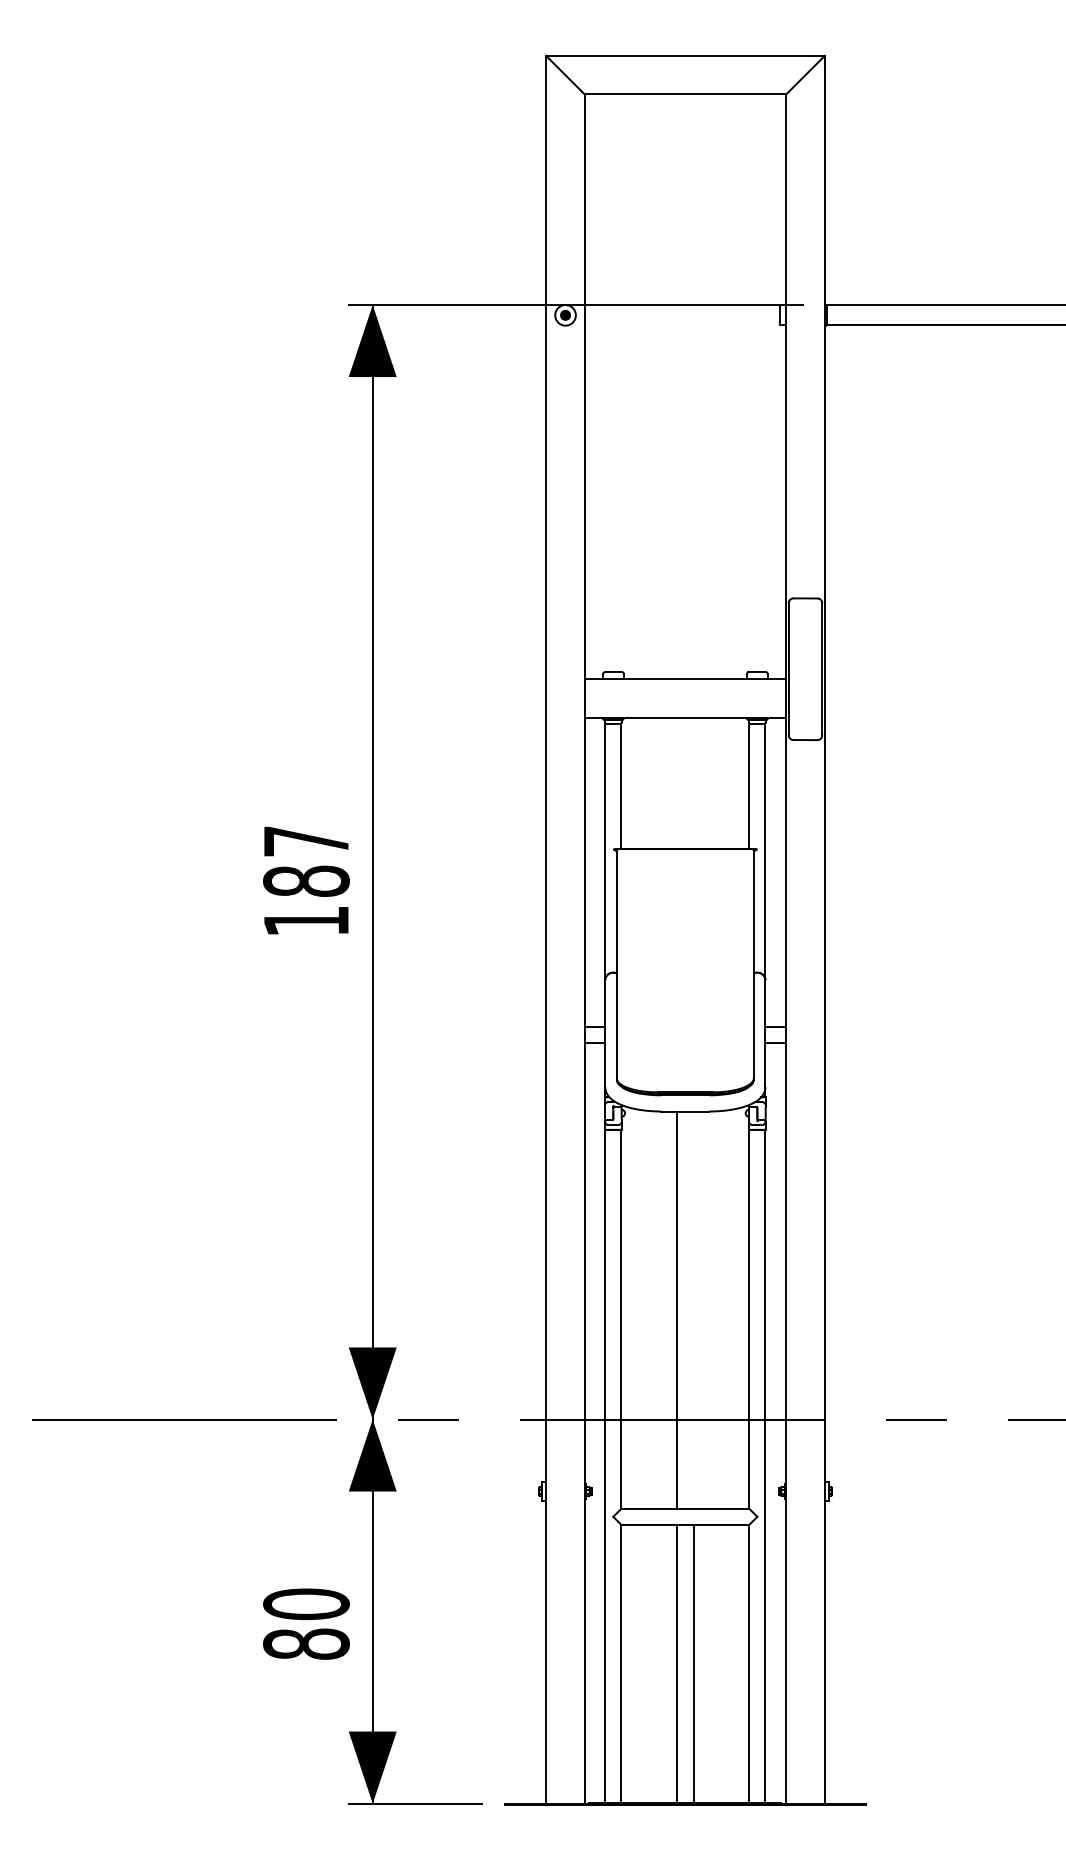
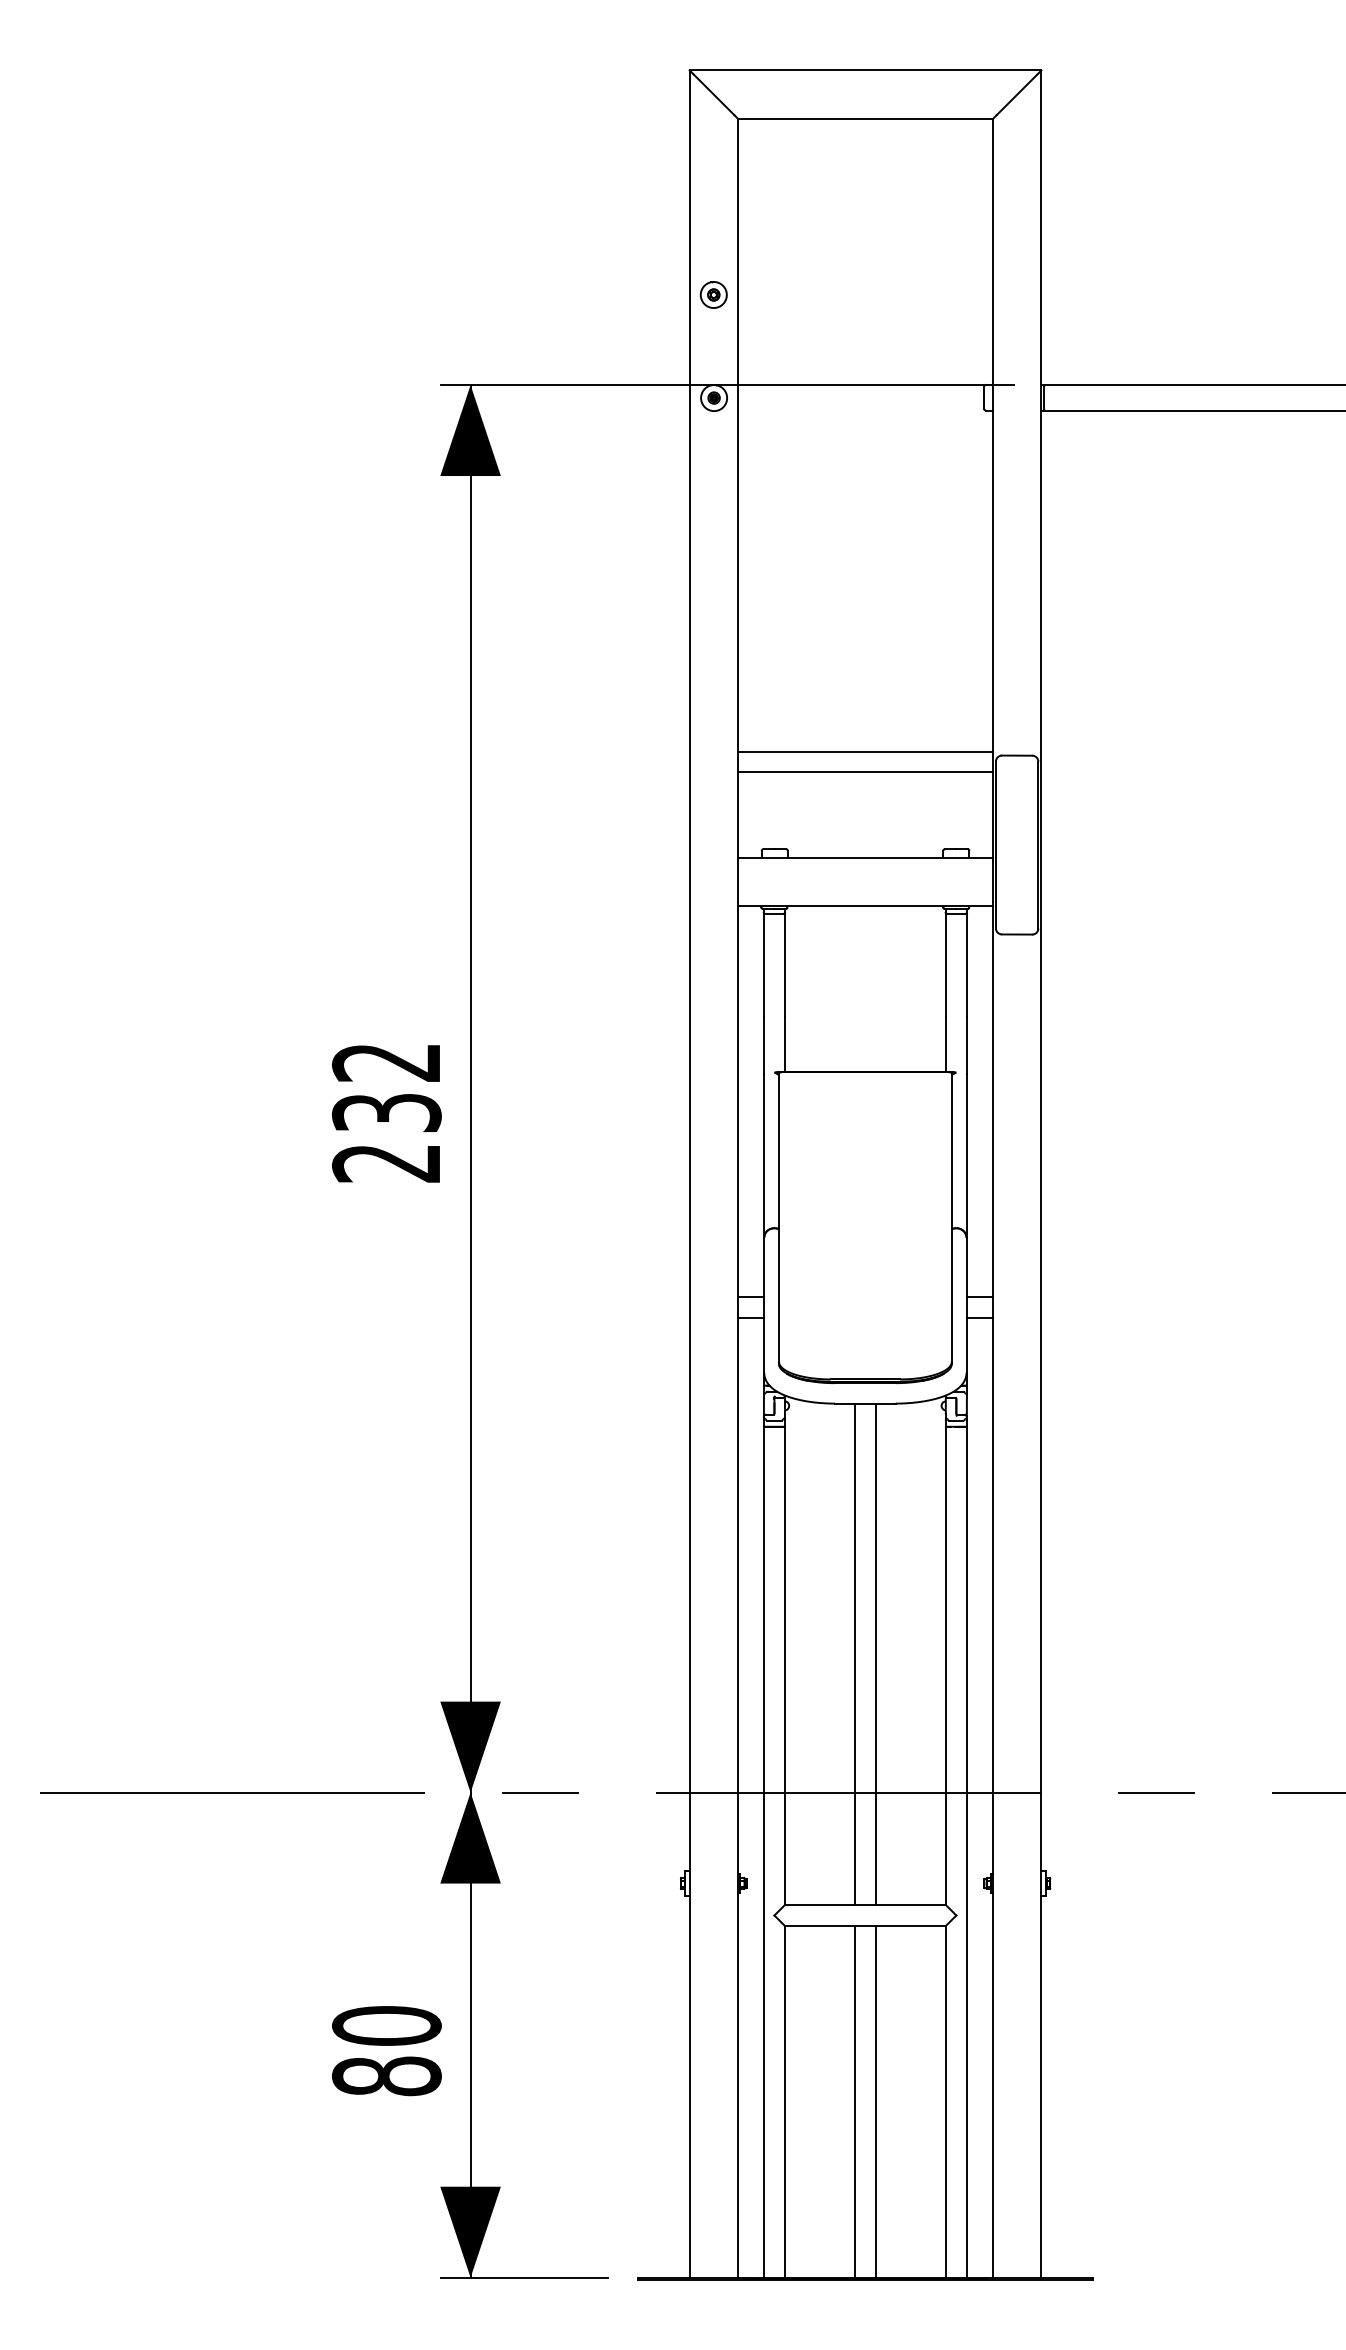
part: (565, 233) -> (713, 294), added
line: (685, 595) -> (865, 751), added
line: (685, 611) -> (865, 771), added
text: (306, 881) -> (386, 1113), 187 -> 232
line: (693, 1310) -> (875, 1654), added

